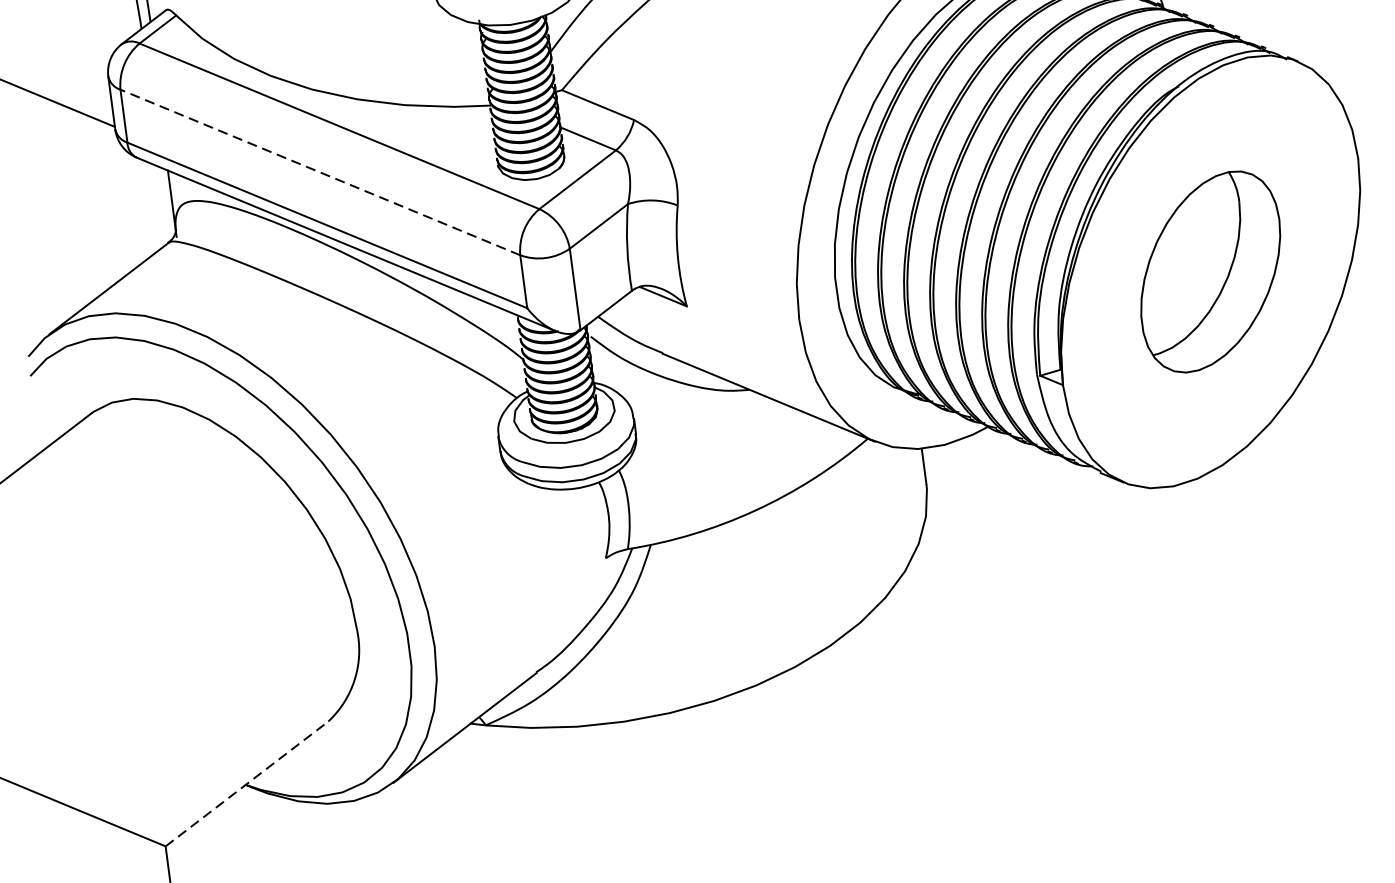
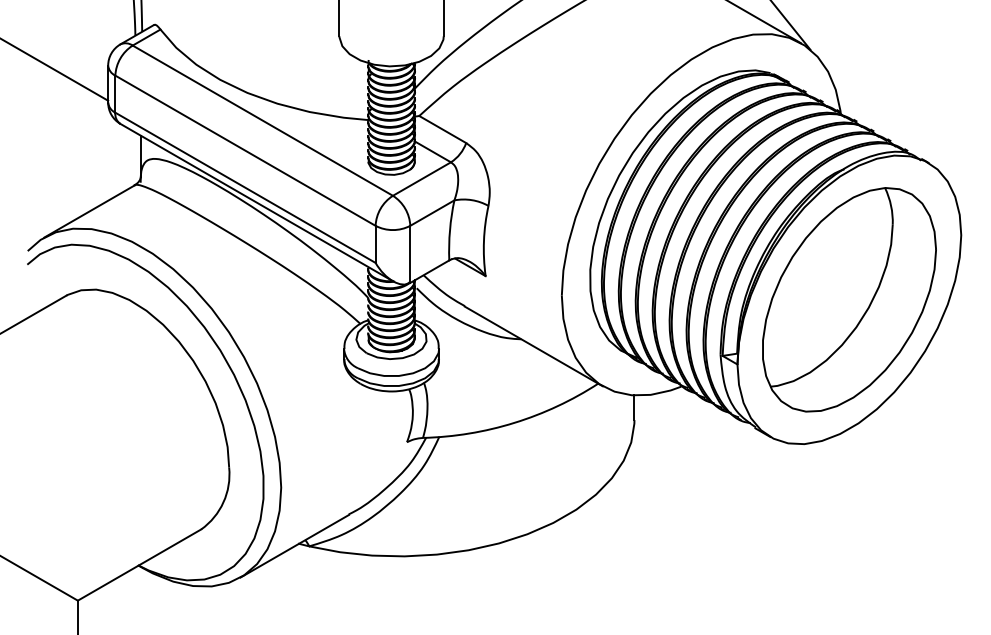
line: (320, 172) -> (245, 150), dashed -> solid
part: (1210, 271) -> (849, 299), size x1.67
line: (246, 783) -> (139, 564), dashed -> solid

